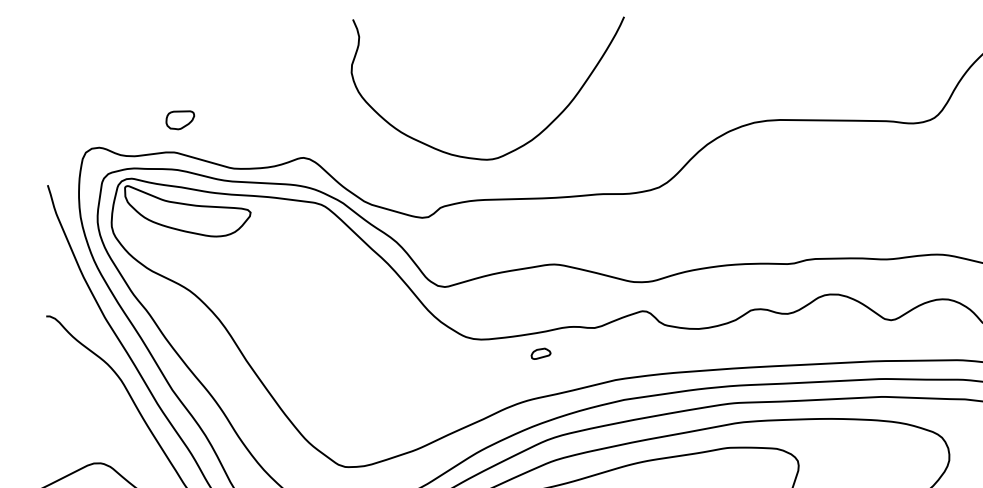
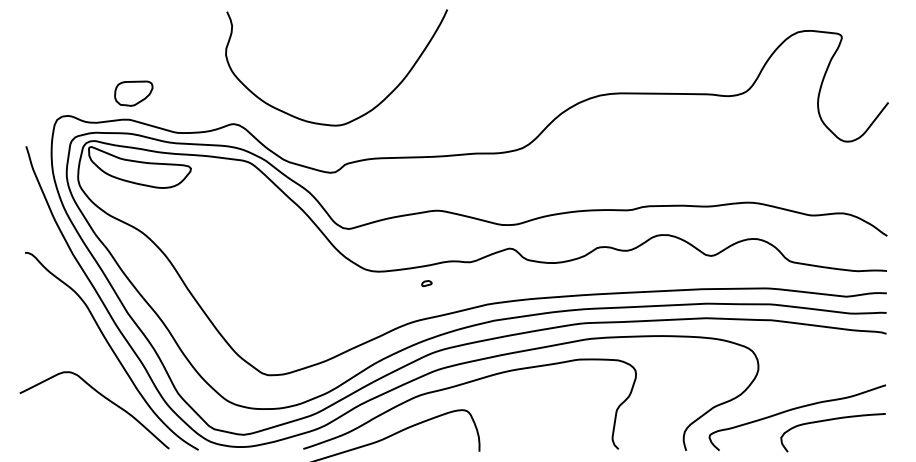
part: (179, 120) -> (133, 93), size x1.67
curve: (517, 147) -> (360, 115), moved
part: (540, 354) -> (426, 283), size x0.62

